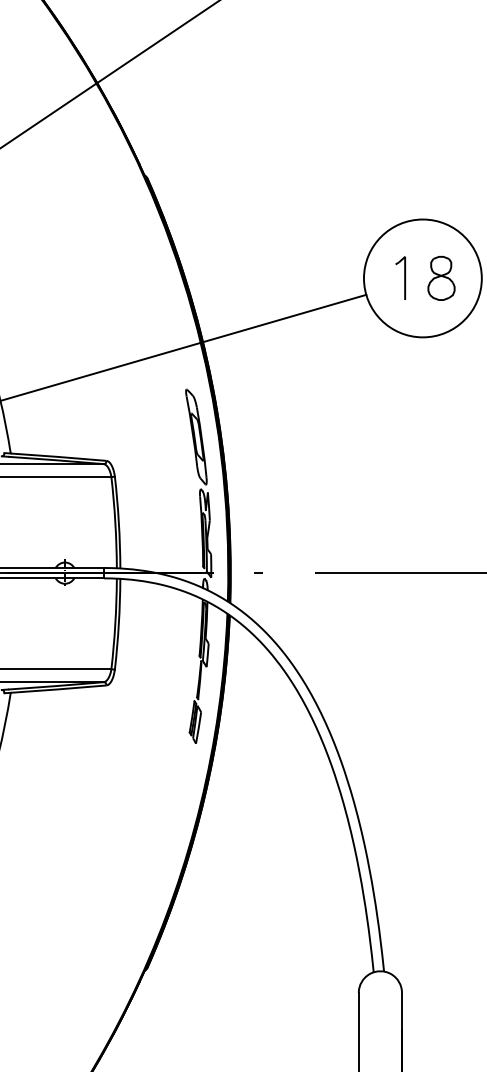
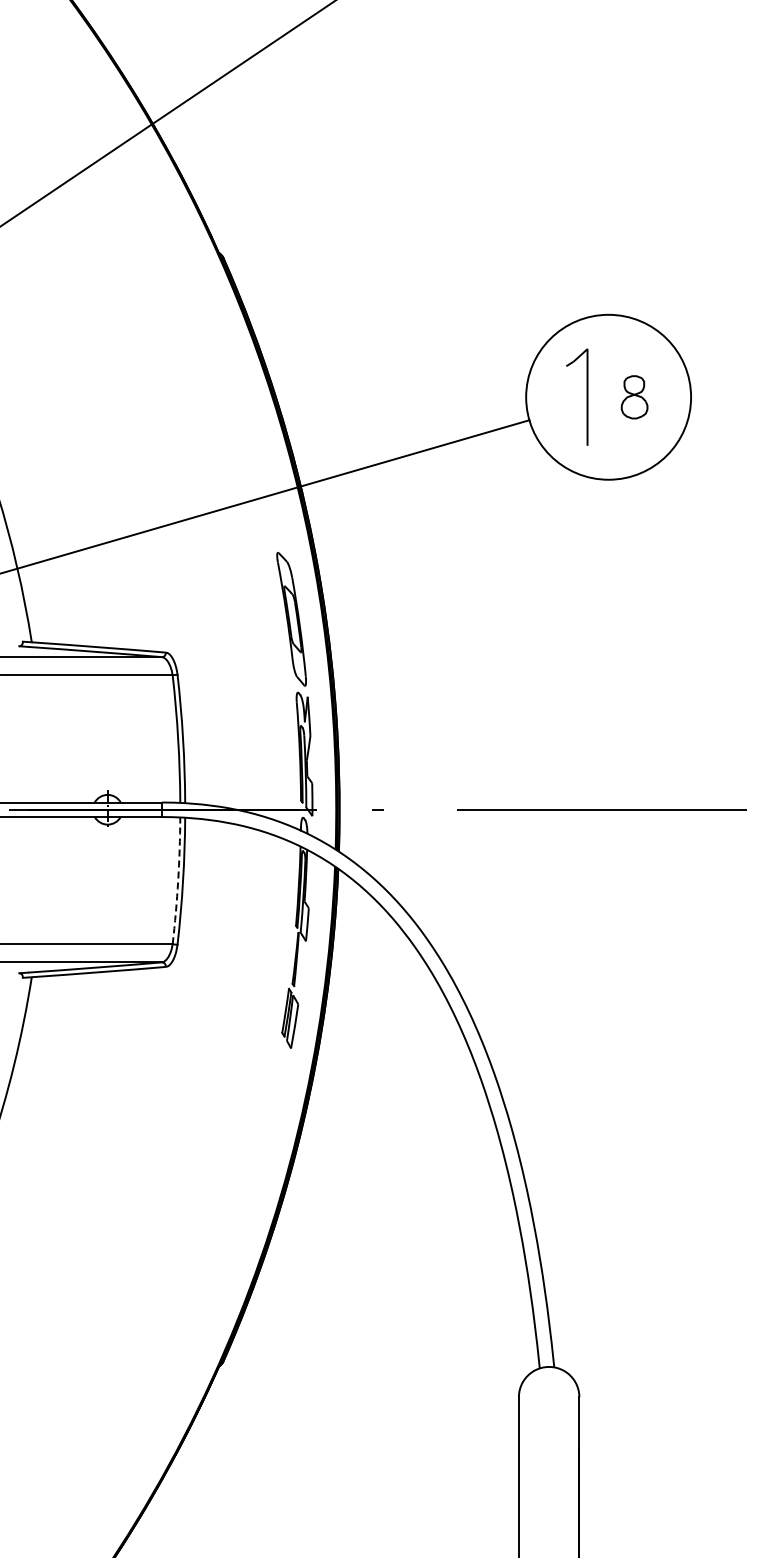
part: (400, 277) -> (577, 396), size x1.6
part: (441, 278) -> (634, 397), size x0.7
arc: (115, 623) -> (178, 880), solid -> dashed

